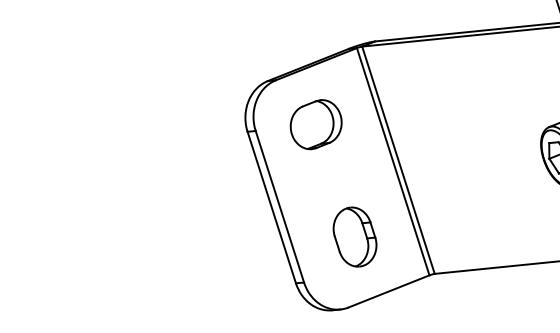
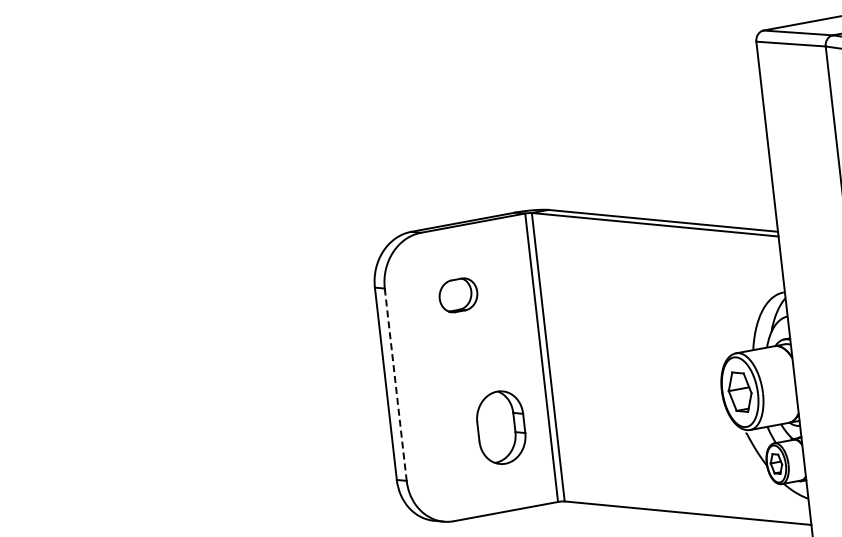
part: (316, 124) -> (458, 295), size x0.6
line: (279, 206) -> (395, 384), solid -> dashed
part: (355, 236) -> (501, 427), moved

